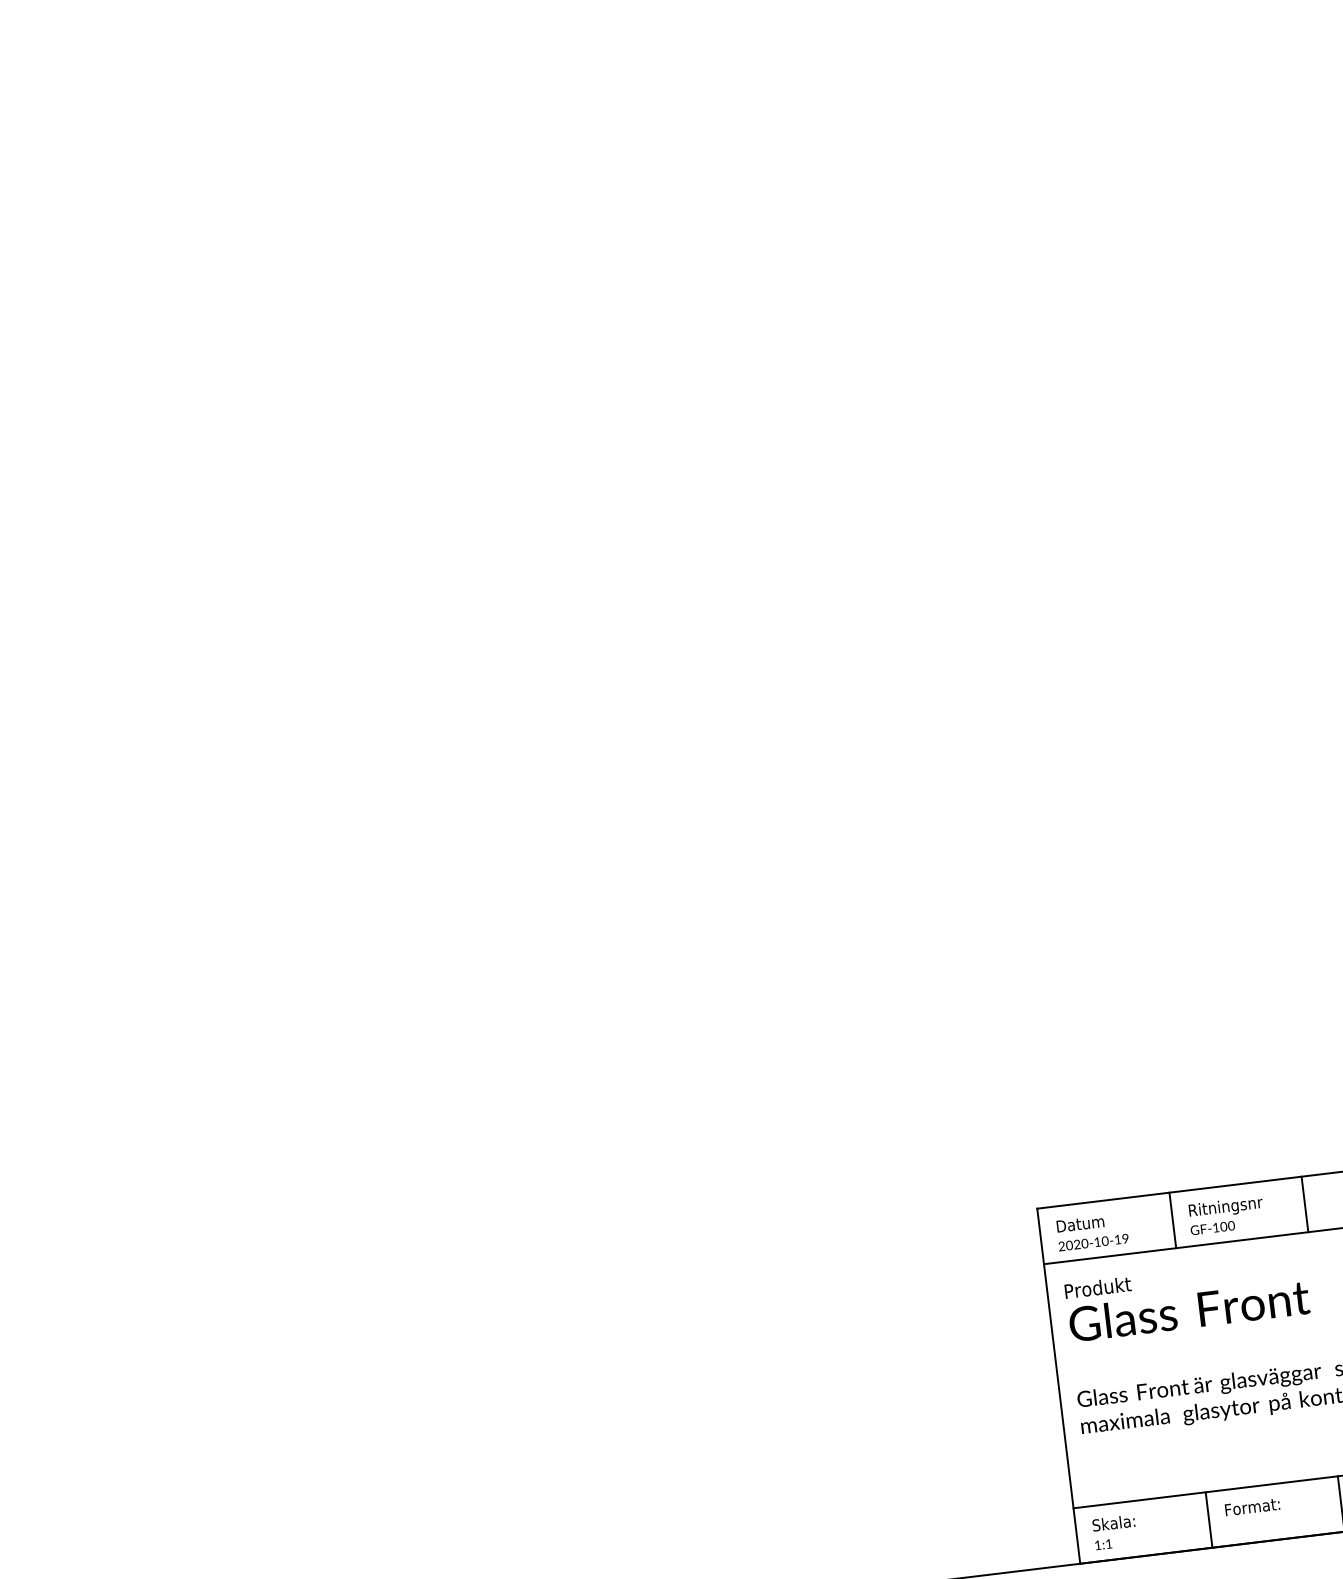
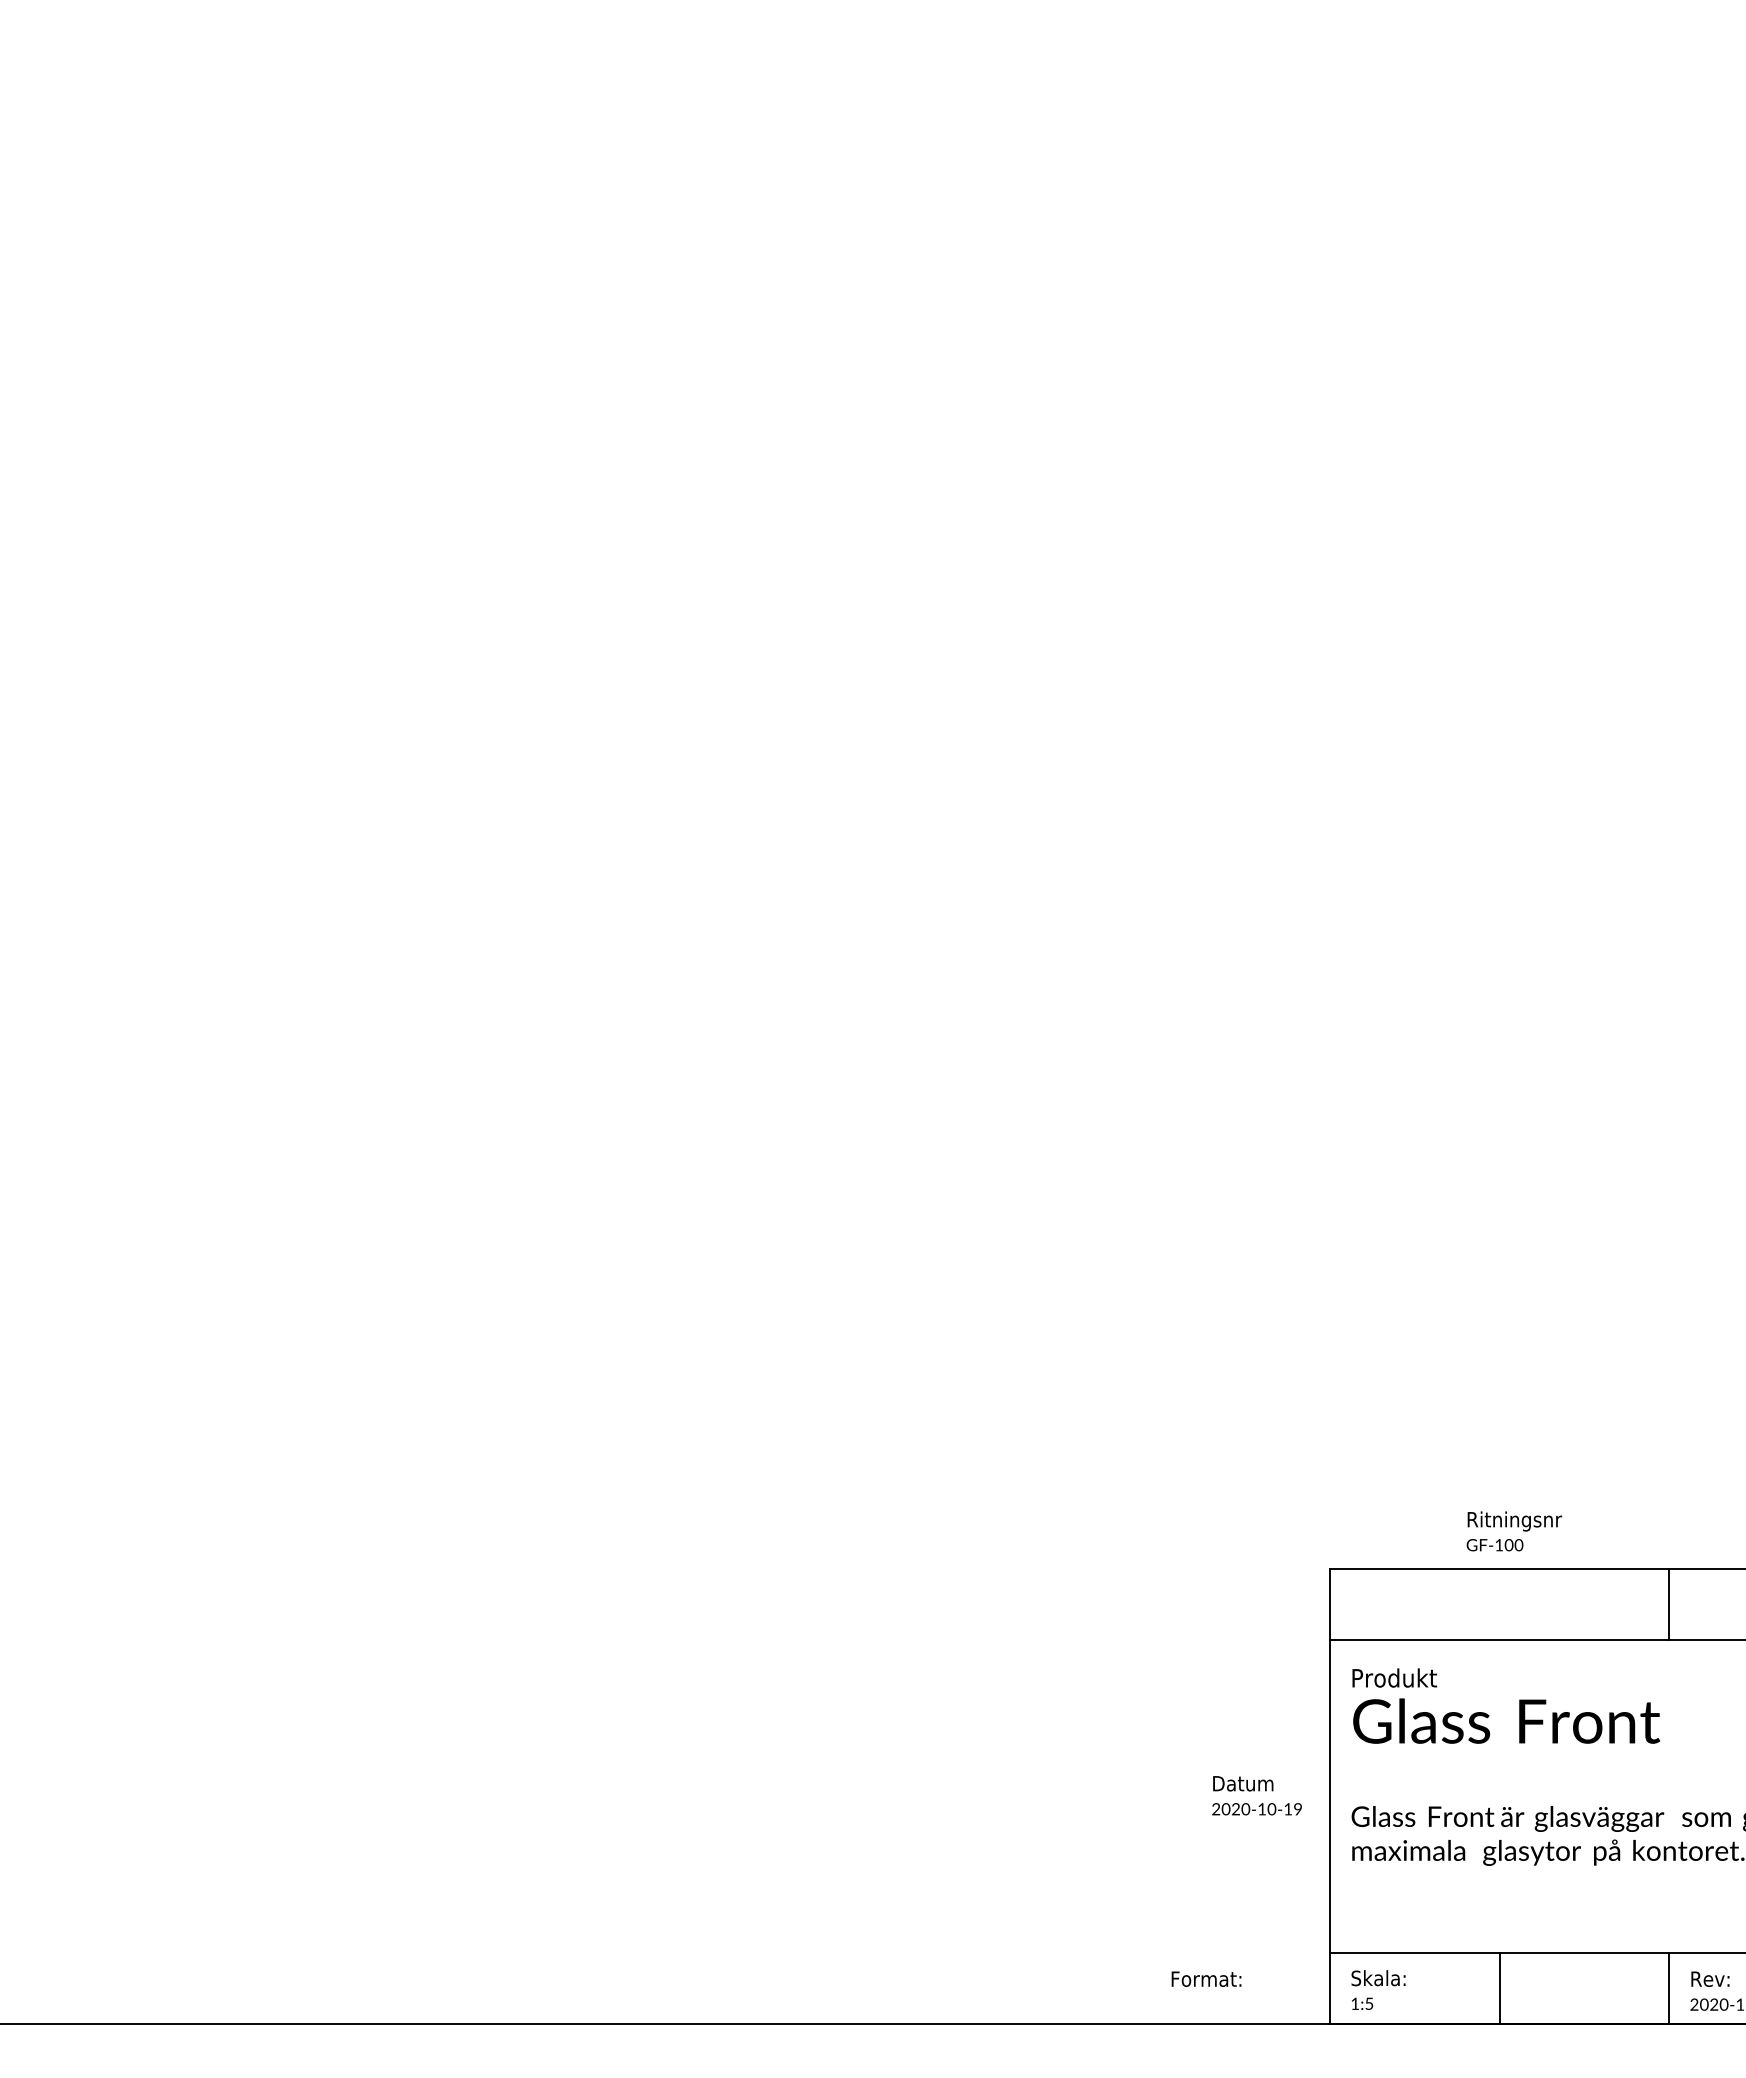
text: (1226, 1215) -> (1514, 1531), moved
line: (1172, 1220) -> (1499, 1604), removed
text: (1091, 1231) -> (1256, 1795), moved
text: (1252, 1506) -> (1206, 1978), moved
text: (1109, 1543) -> (1369, 2003), 1:1 -> 1:5

